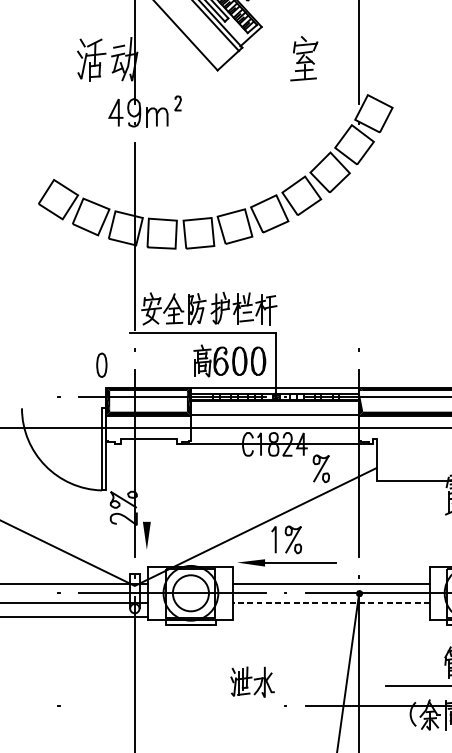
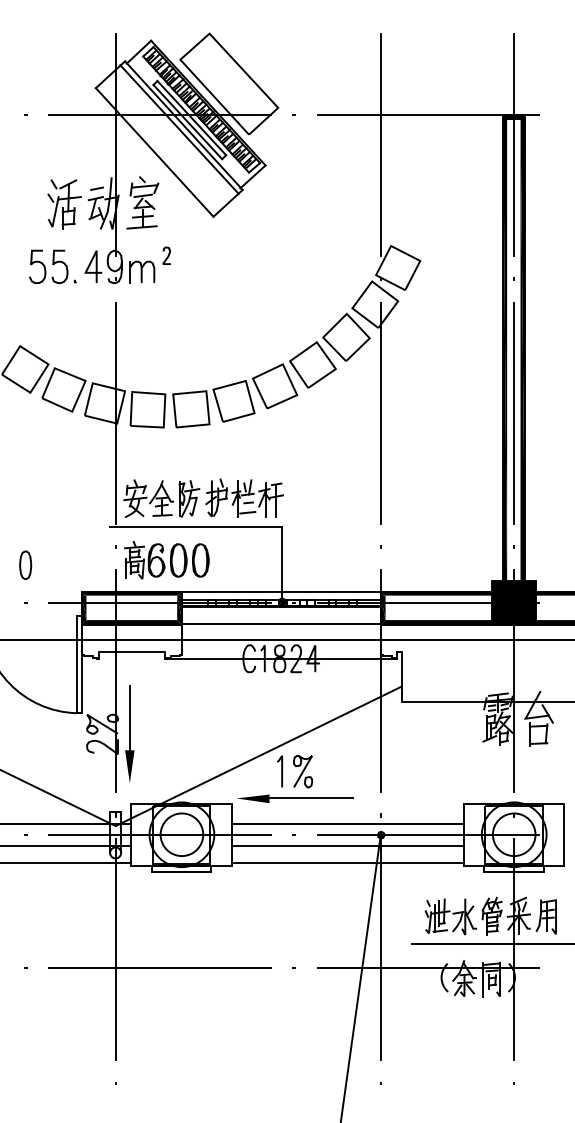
part: (303, 58) -> (142, 202), moved
part: (81, 112) -> (52, 266), added
line: (358, 236) -> (380, 412), added
part: (229, 361) -> (166, 560), moved
part: (101, 364) -> (25, 564), moved
fill: (360, 401) -> (382, 607), added
part: (321, 468) -> (336, 687), removed
line: (146, 494) -> (129, 717), added
line: (331, 602) -> (347, 845), dashed -> solid
line: (331, 617) -> (347, 863), added
part: (252, 681) -> (450, 916), moved
line: (172, 706) -> (160, 968), added

